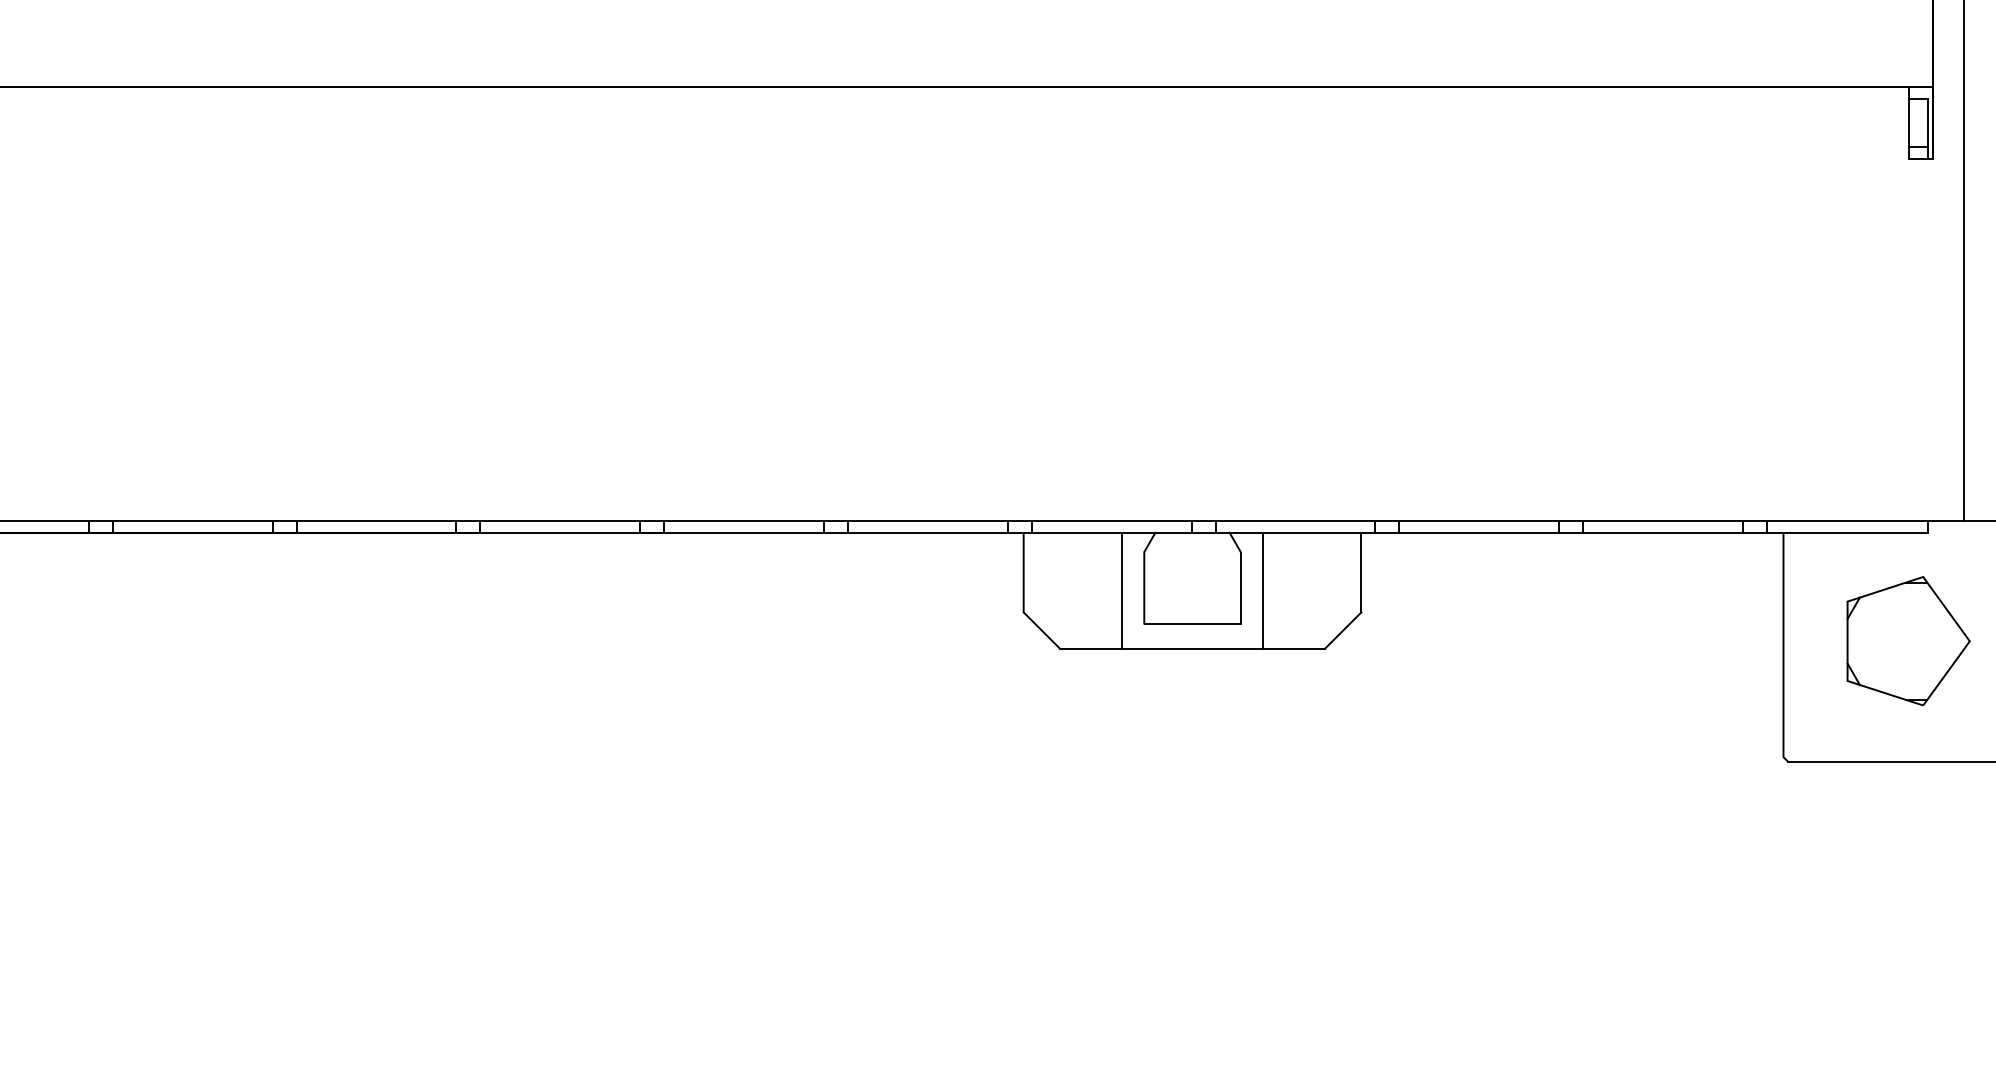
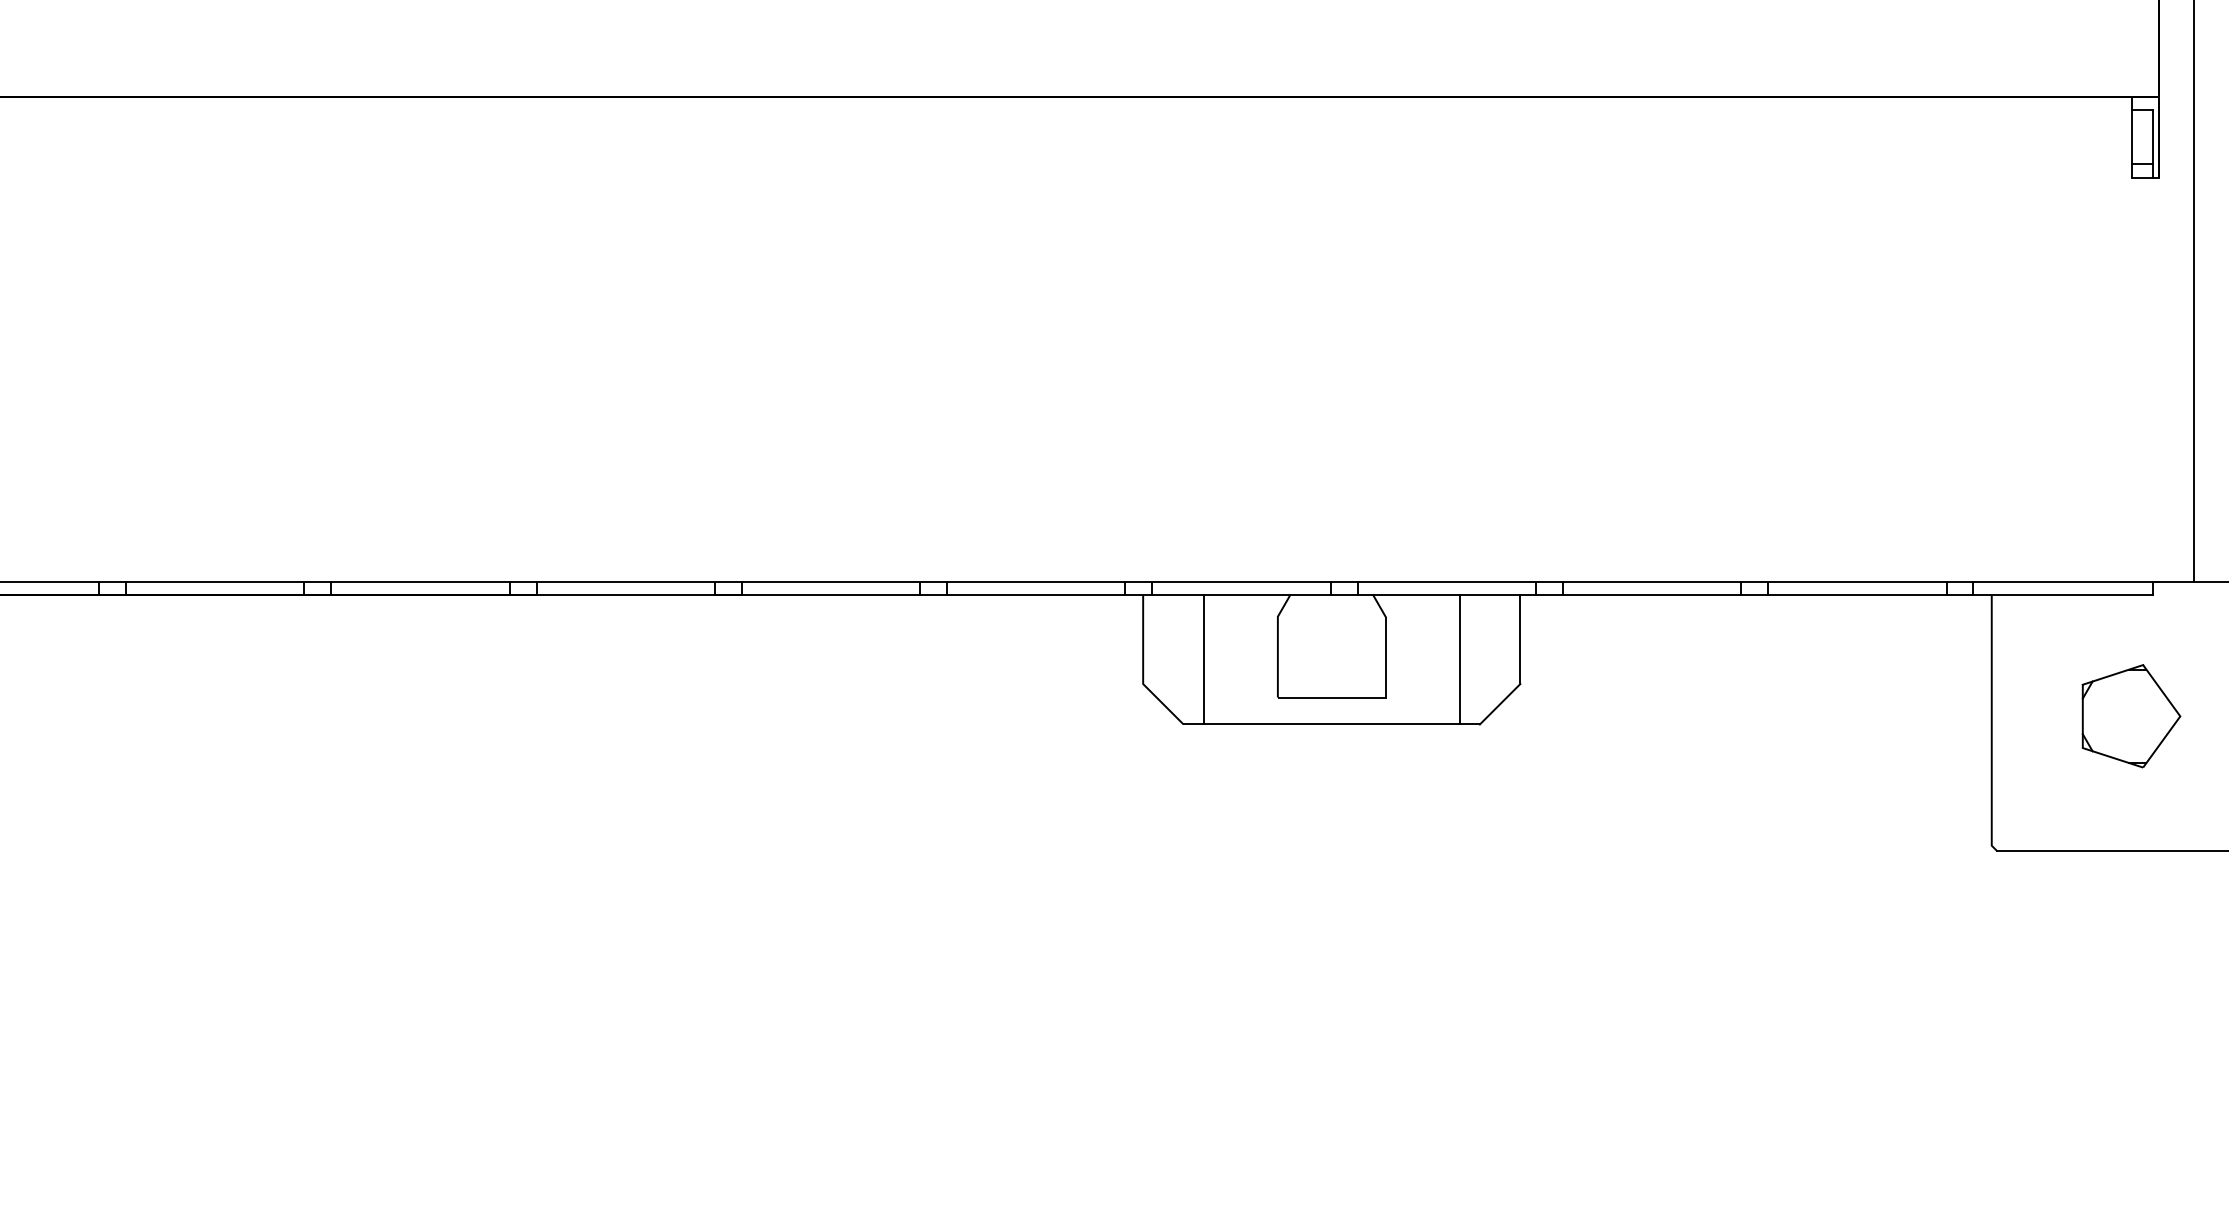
line: (1121, 590) -> (1203, 659), moved
line: (1263, 590) -> (1459, 659), moved
part: (1908, 641) -> (2131, 716), size x0.71

